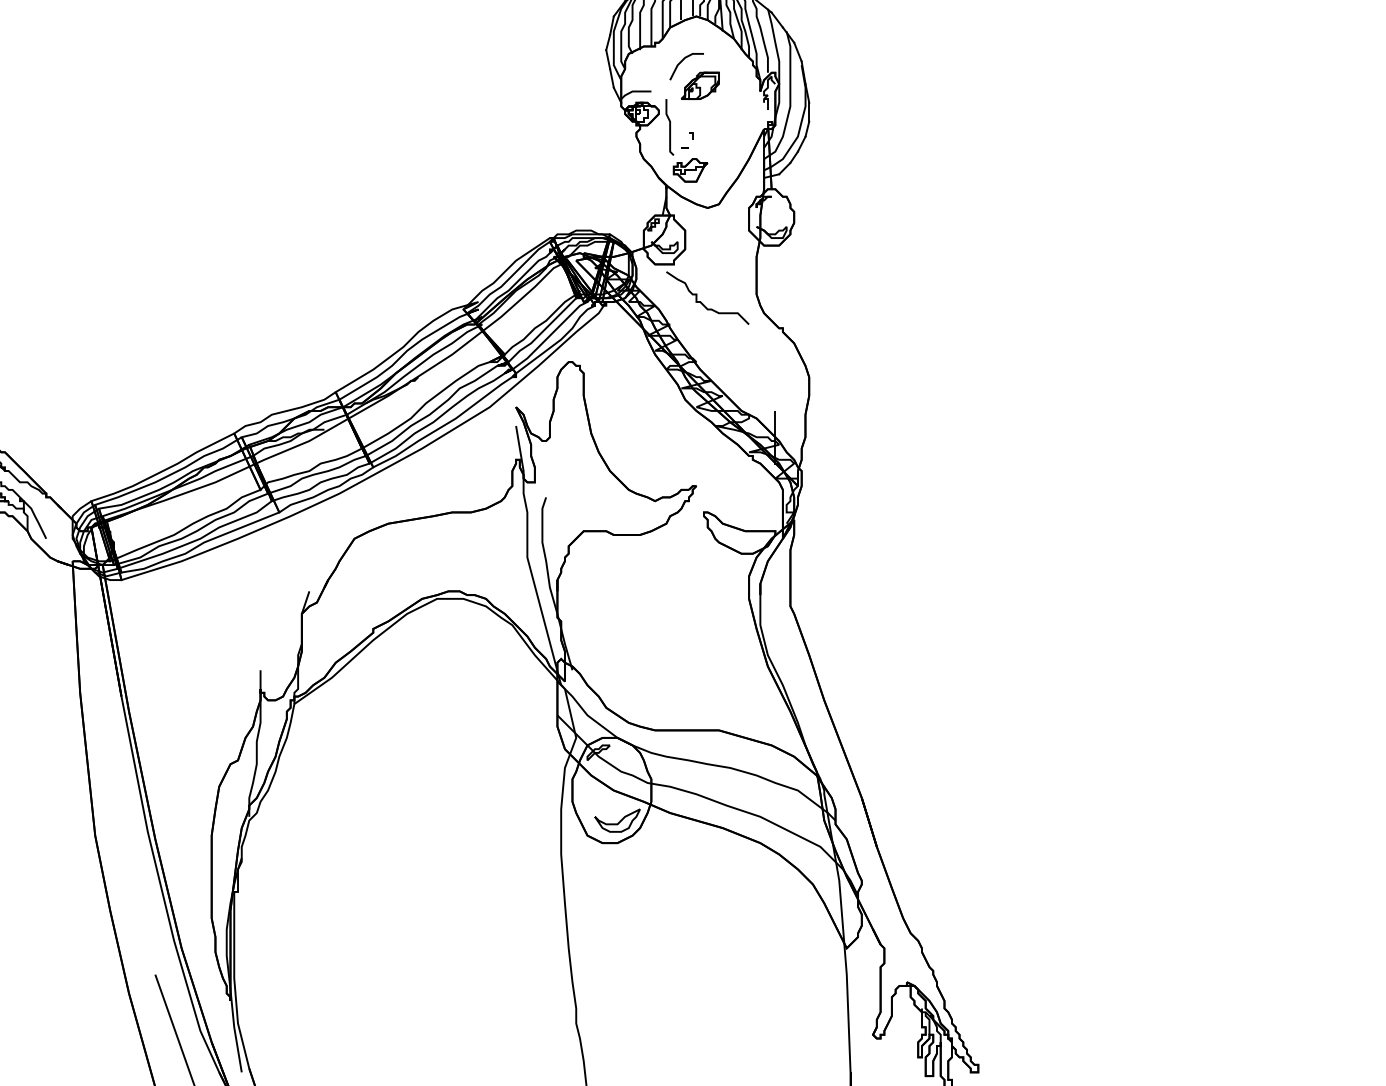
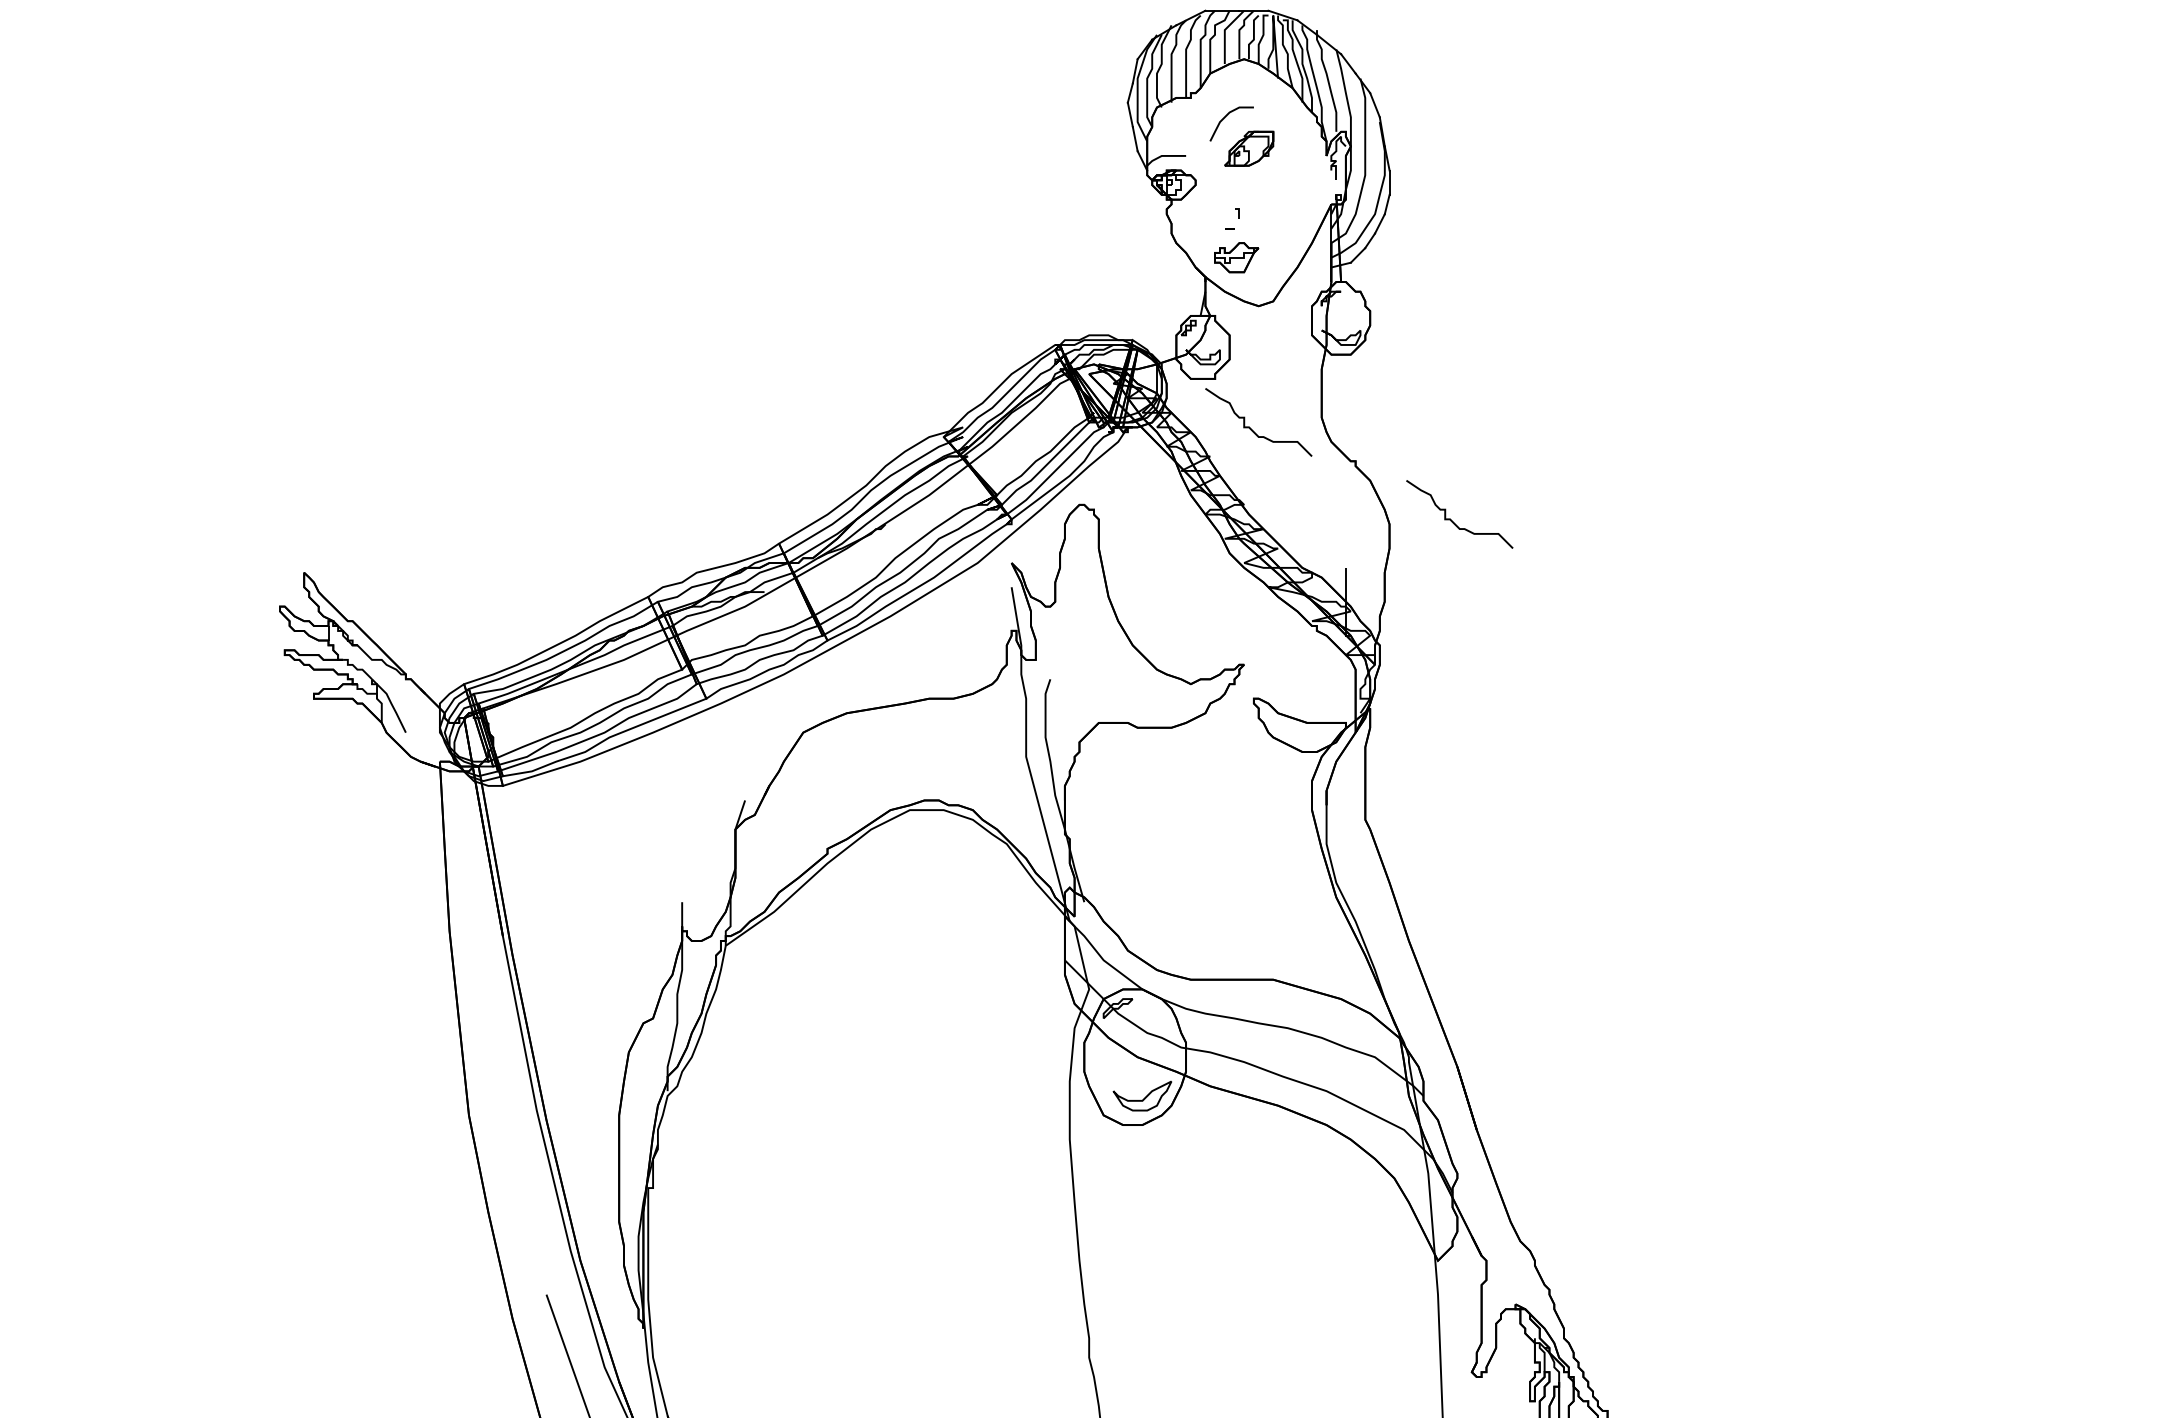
curve: (669, 126) -> (1209, 201), removed
curve: (858, 374) -> (1452, 520), added

